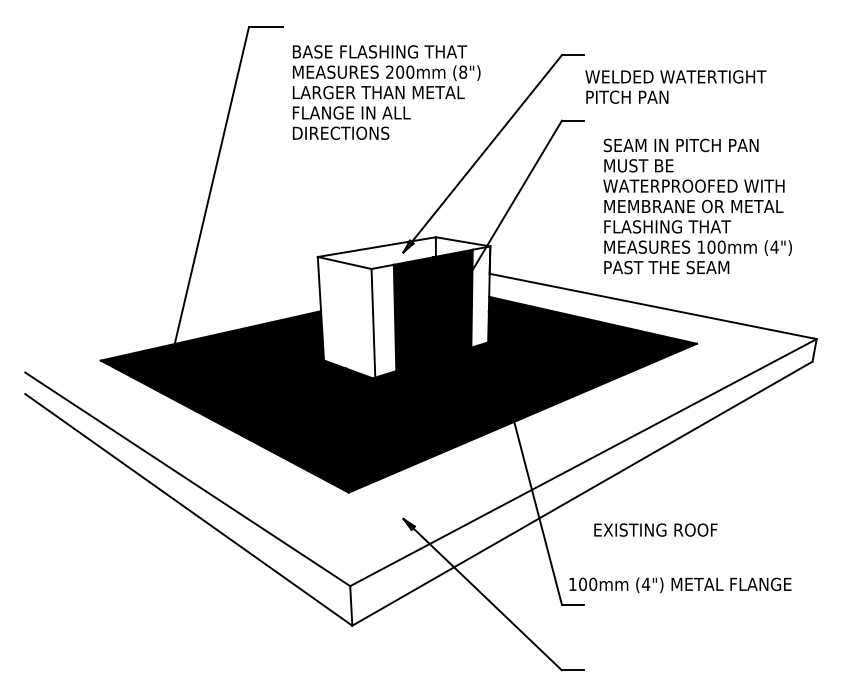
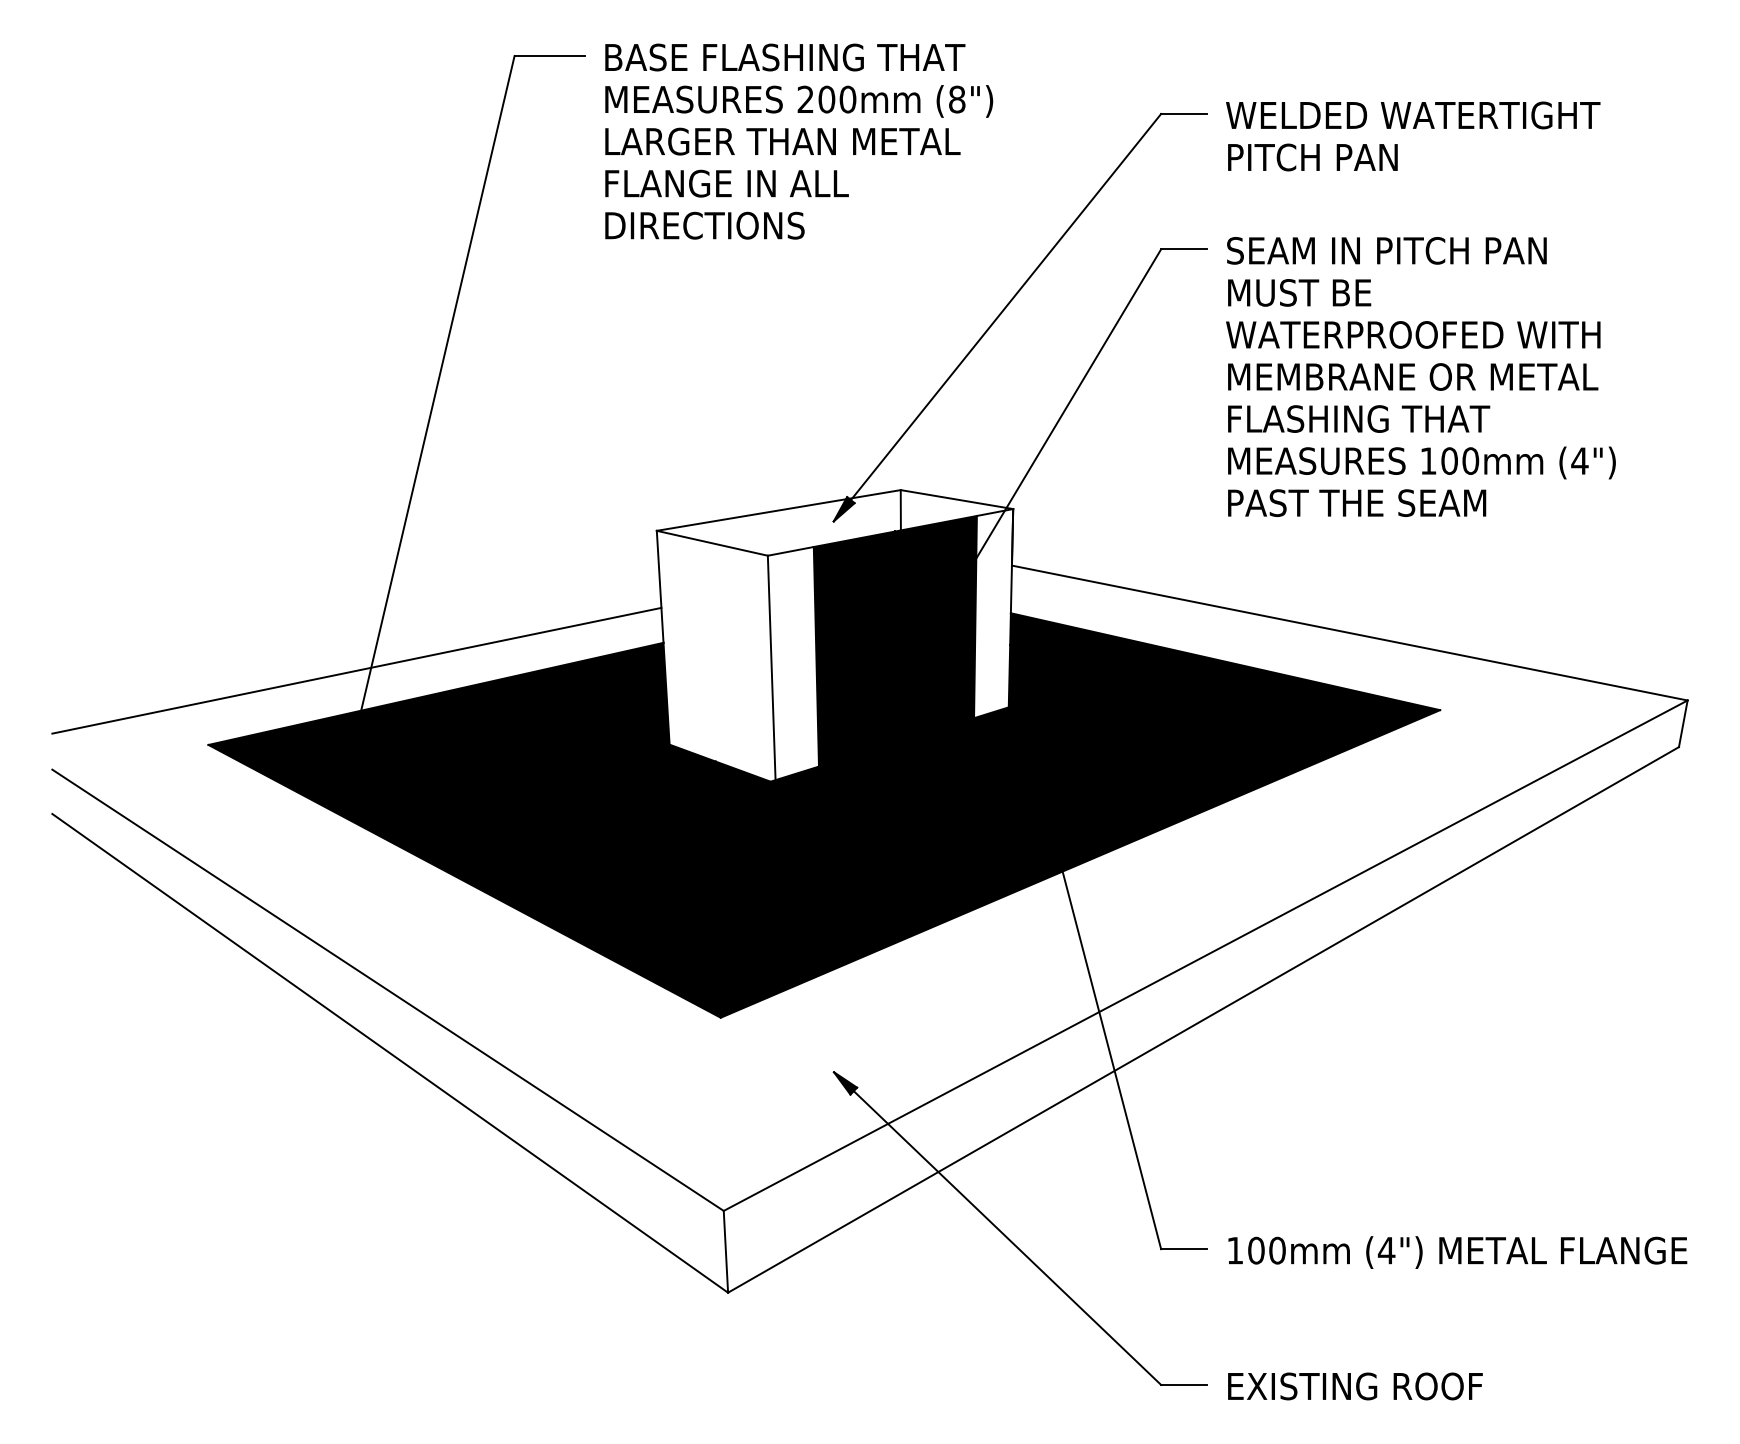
text: (675, 86) -> (1412, 135), moved
text: (386, 92) -> (798, 141), moved
text: (697, 206) -> (1420, 376), moved
line: (172, 324) -> (356, 670), added
text: (655, 529) -> (1354, 1385), moved
text: (680, 585) -> (1457, 1252), moved

